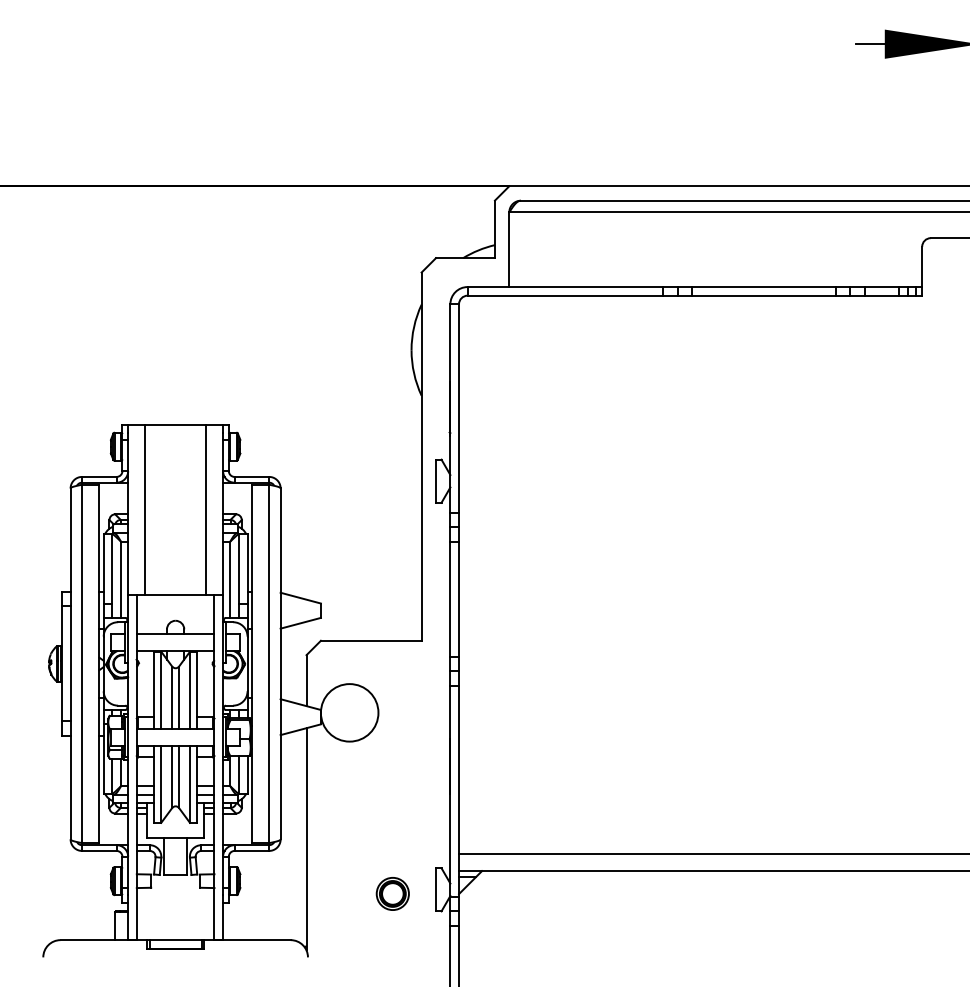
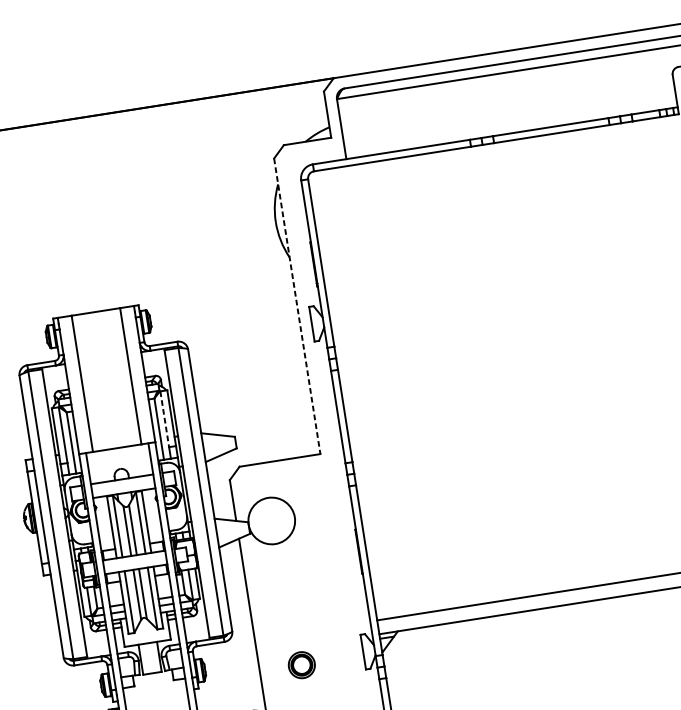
line: (421, 457) -> (297, 307), solid -> dashed
line: (238, 568) -> (164, 419), solid -> dashed
part: (392, 893) -> (301, 664), moved

